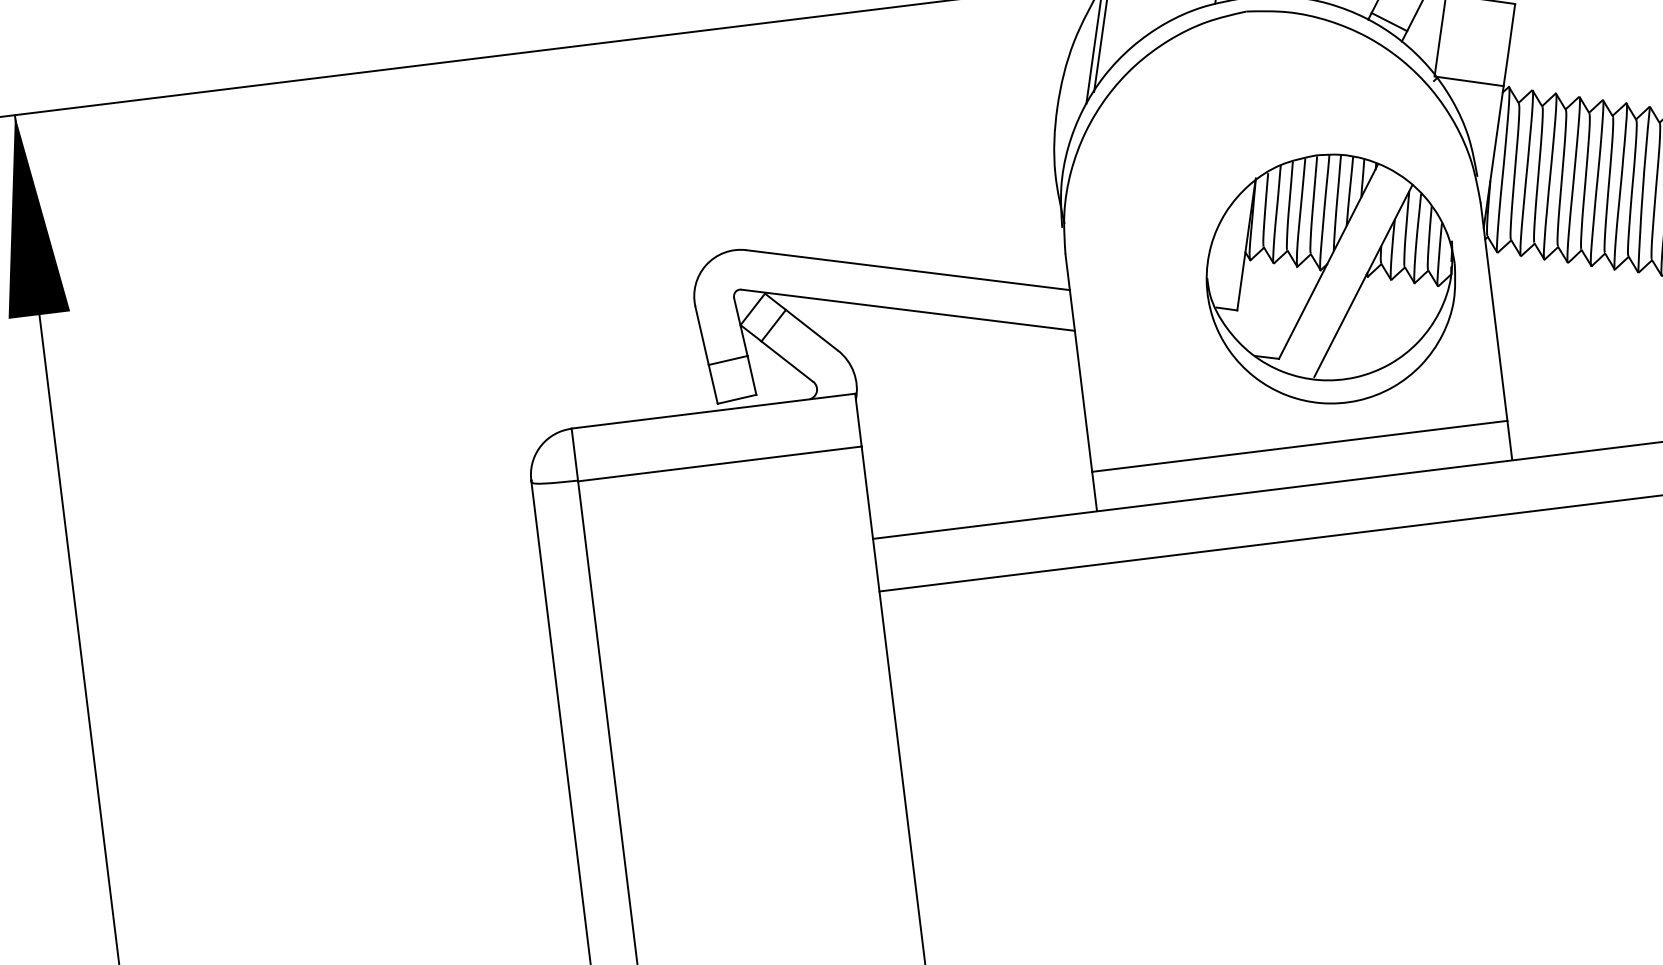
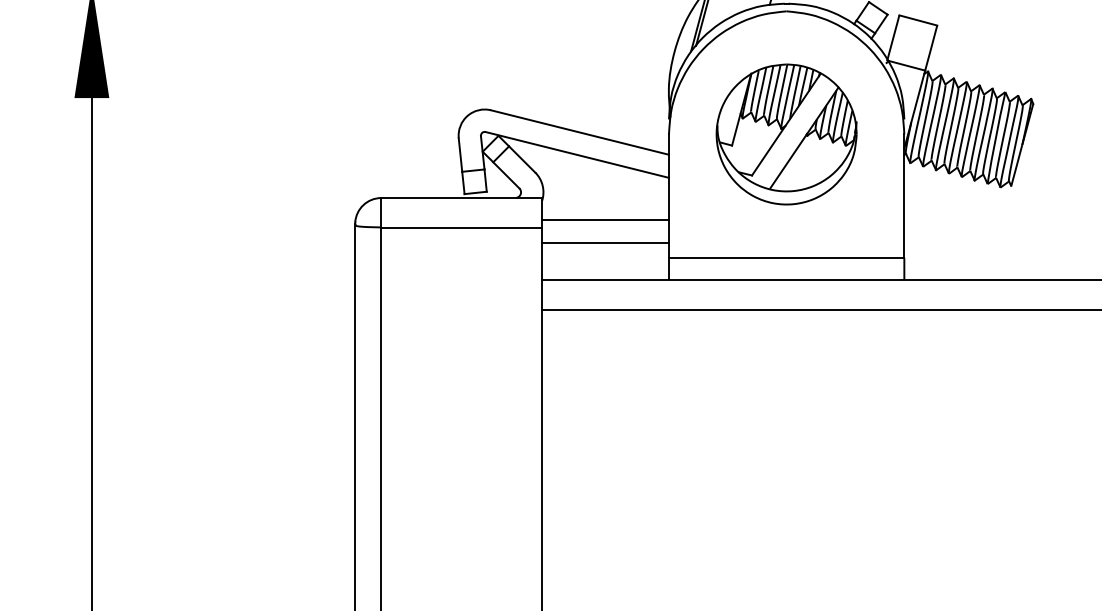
part: (1330, 279) -> (786, 134), moved
line: (972, 419) -> (605, 220), added
line: (976, 458) -> (605, 242), added

